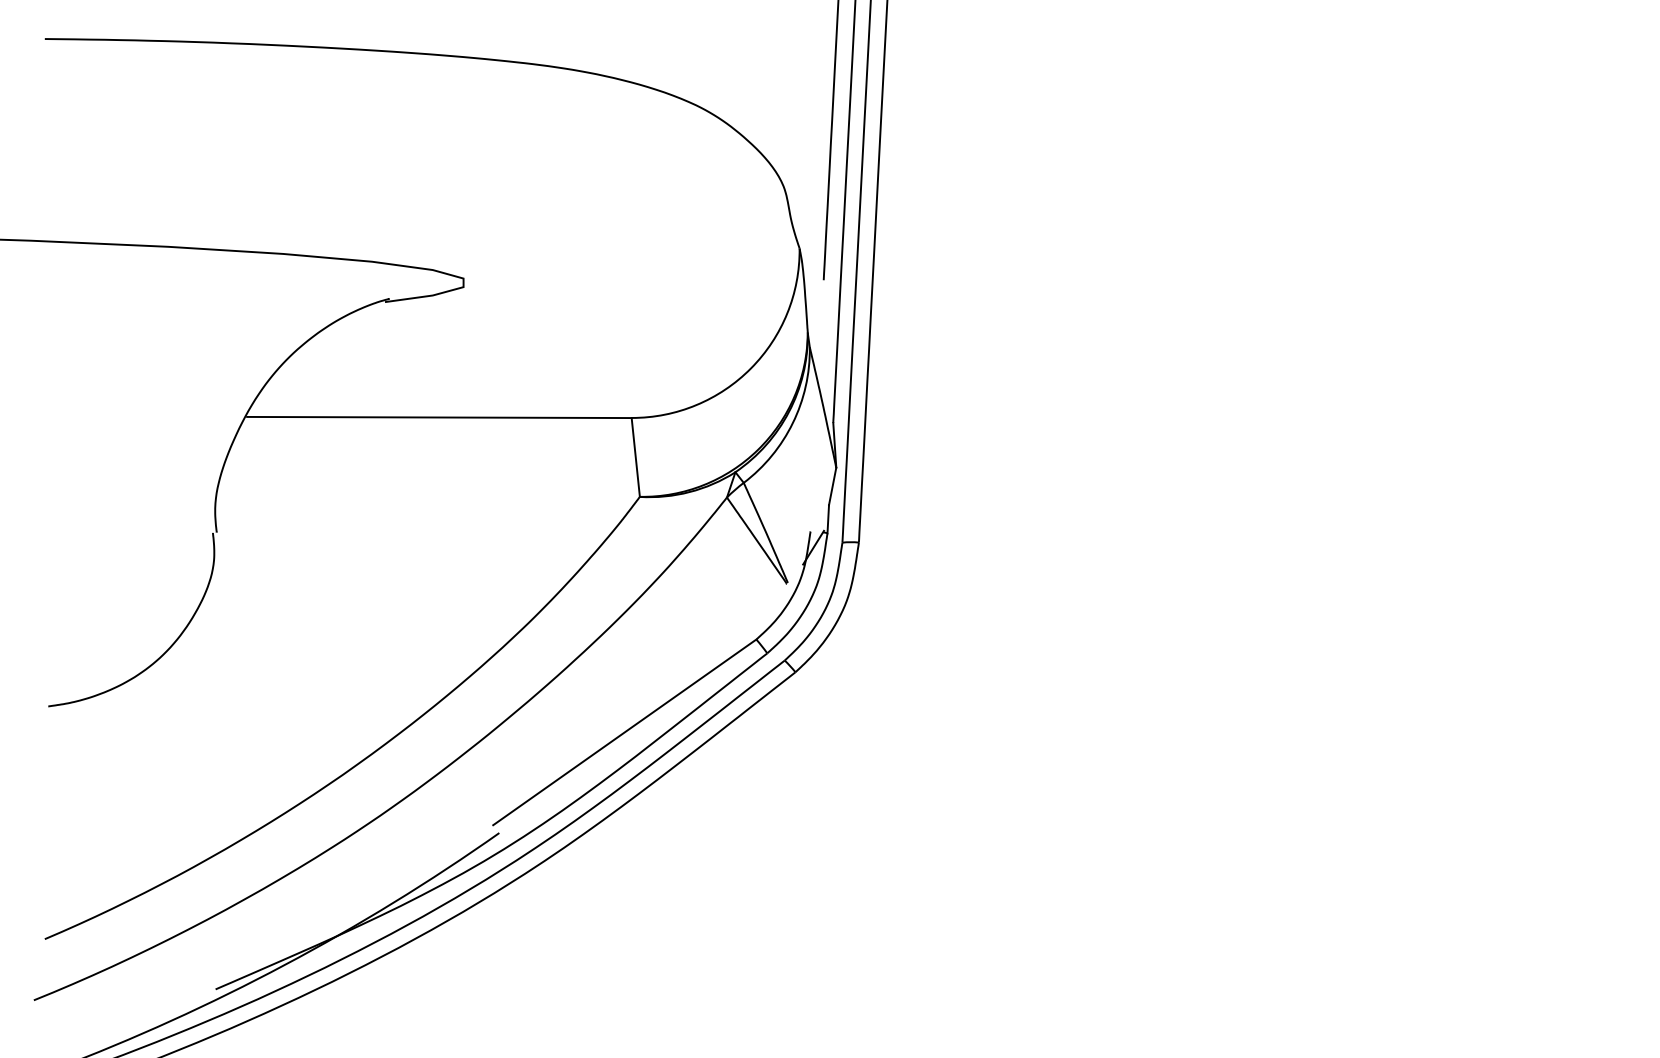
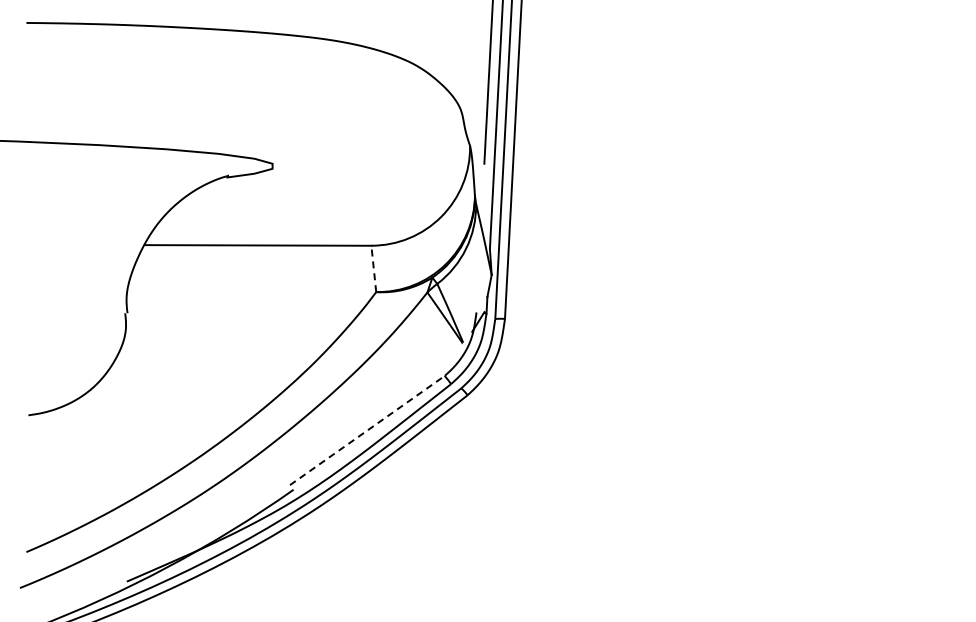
line: (635, 456) -> (373, 268), solid -> dashed
line: (625, 732) -> (367, 430), solid -> dashed

